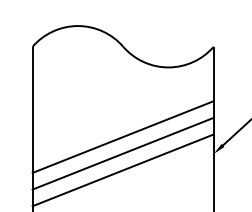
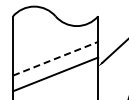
line: (122, 136) -> (55, 58), solid -> dashed
line: (122, 153) -> (55, 66), removed

